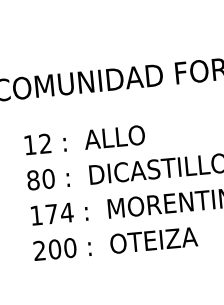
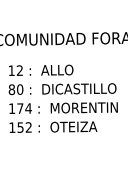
text: (54, 249) -> (20, 127), 200 -> 152

